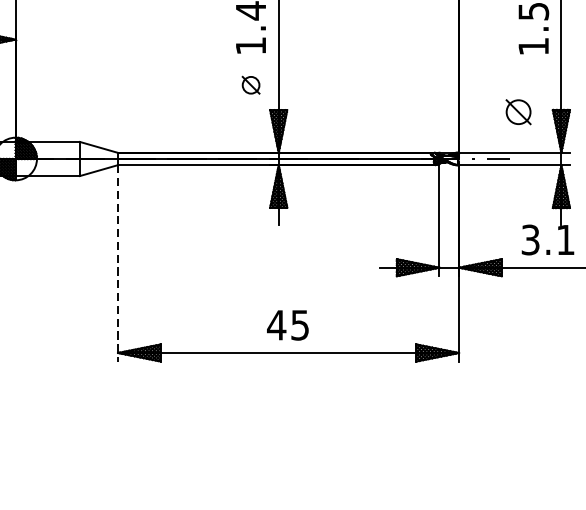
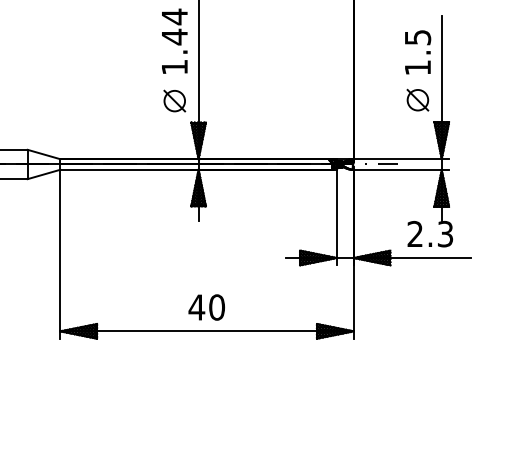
part: (250, 84) -> (174, 100), size x1.43
part: (518, 111) -> (417, 99), moved
text: (548, 239) -> (430, 233), 3.1 -> 2.3
line: (118, 263) -> (60, 254), dashed -> solid
text: (300, 325) -> (217, 307), 45 -> 40

